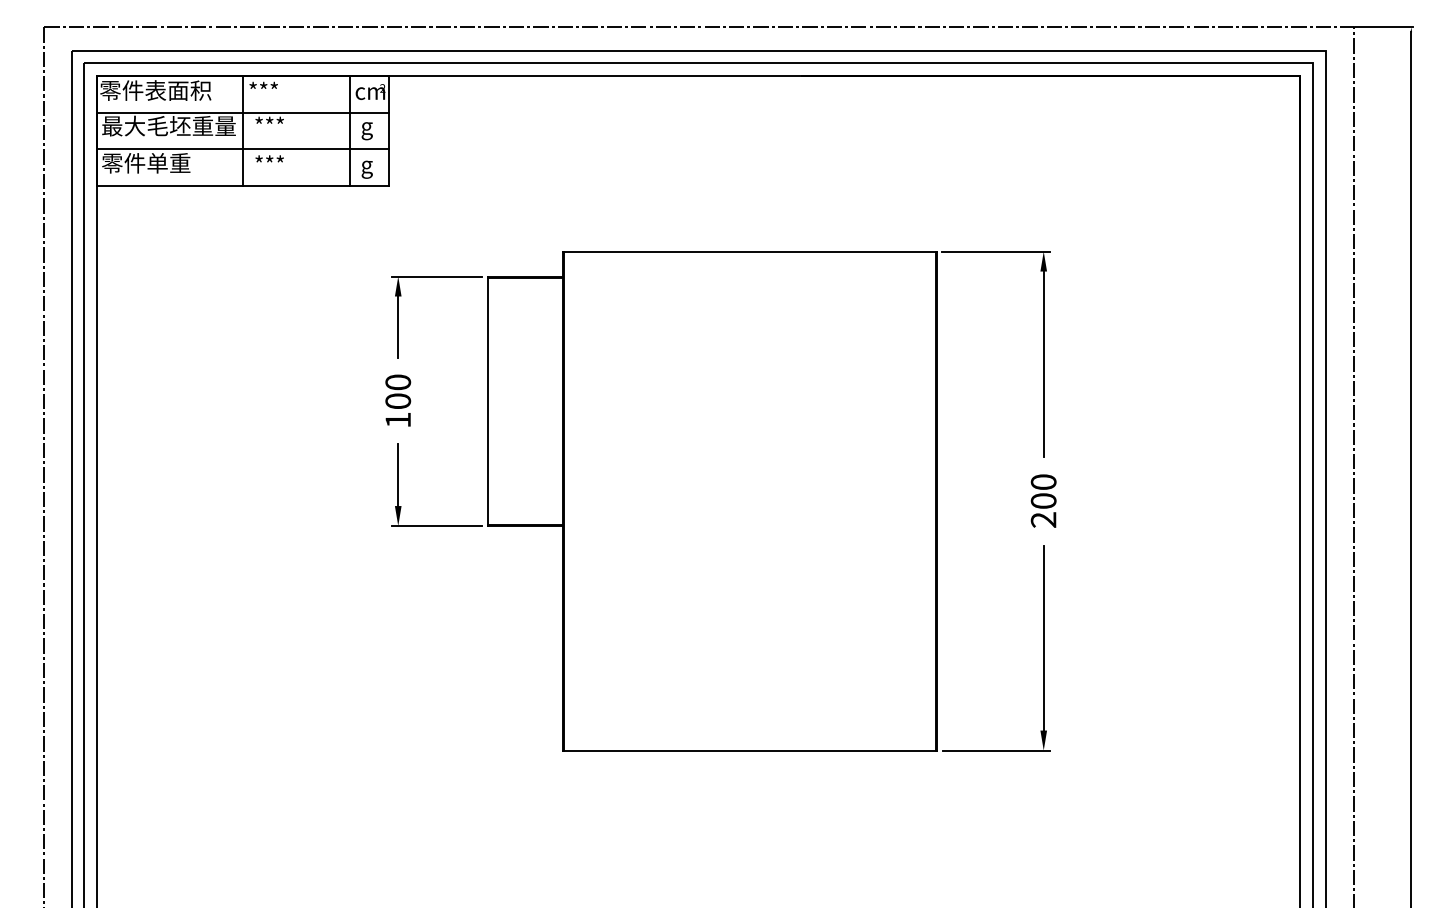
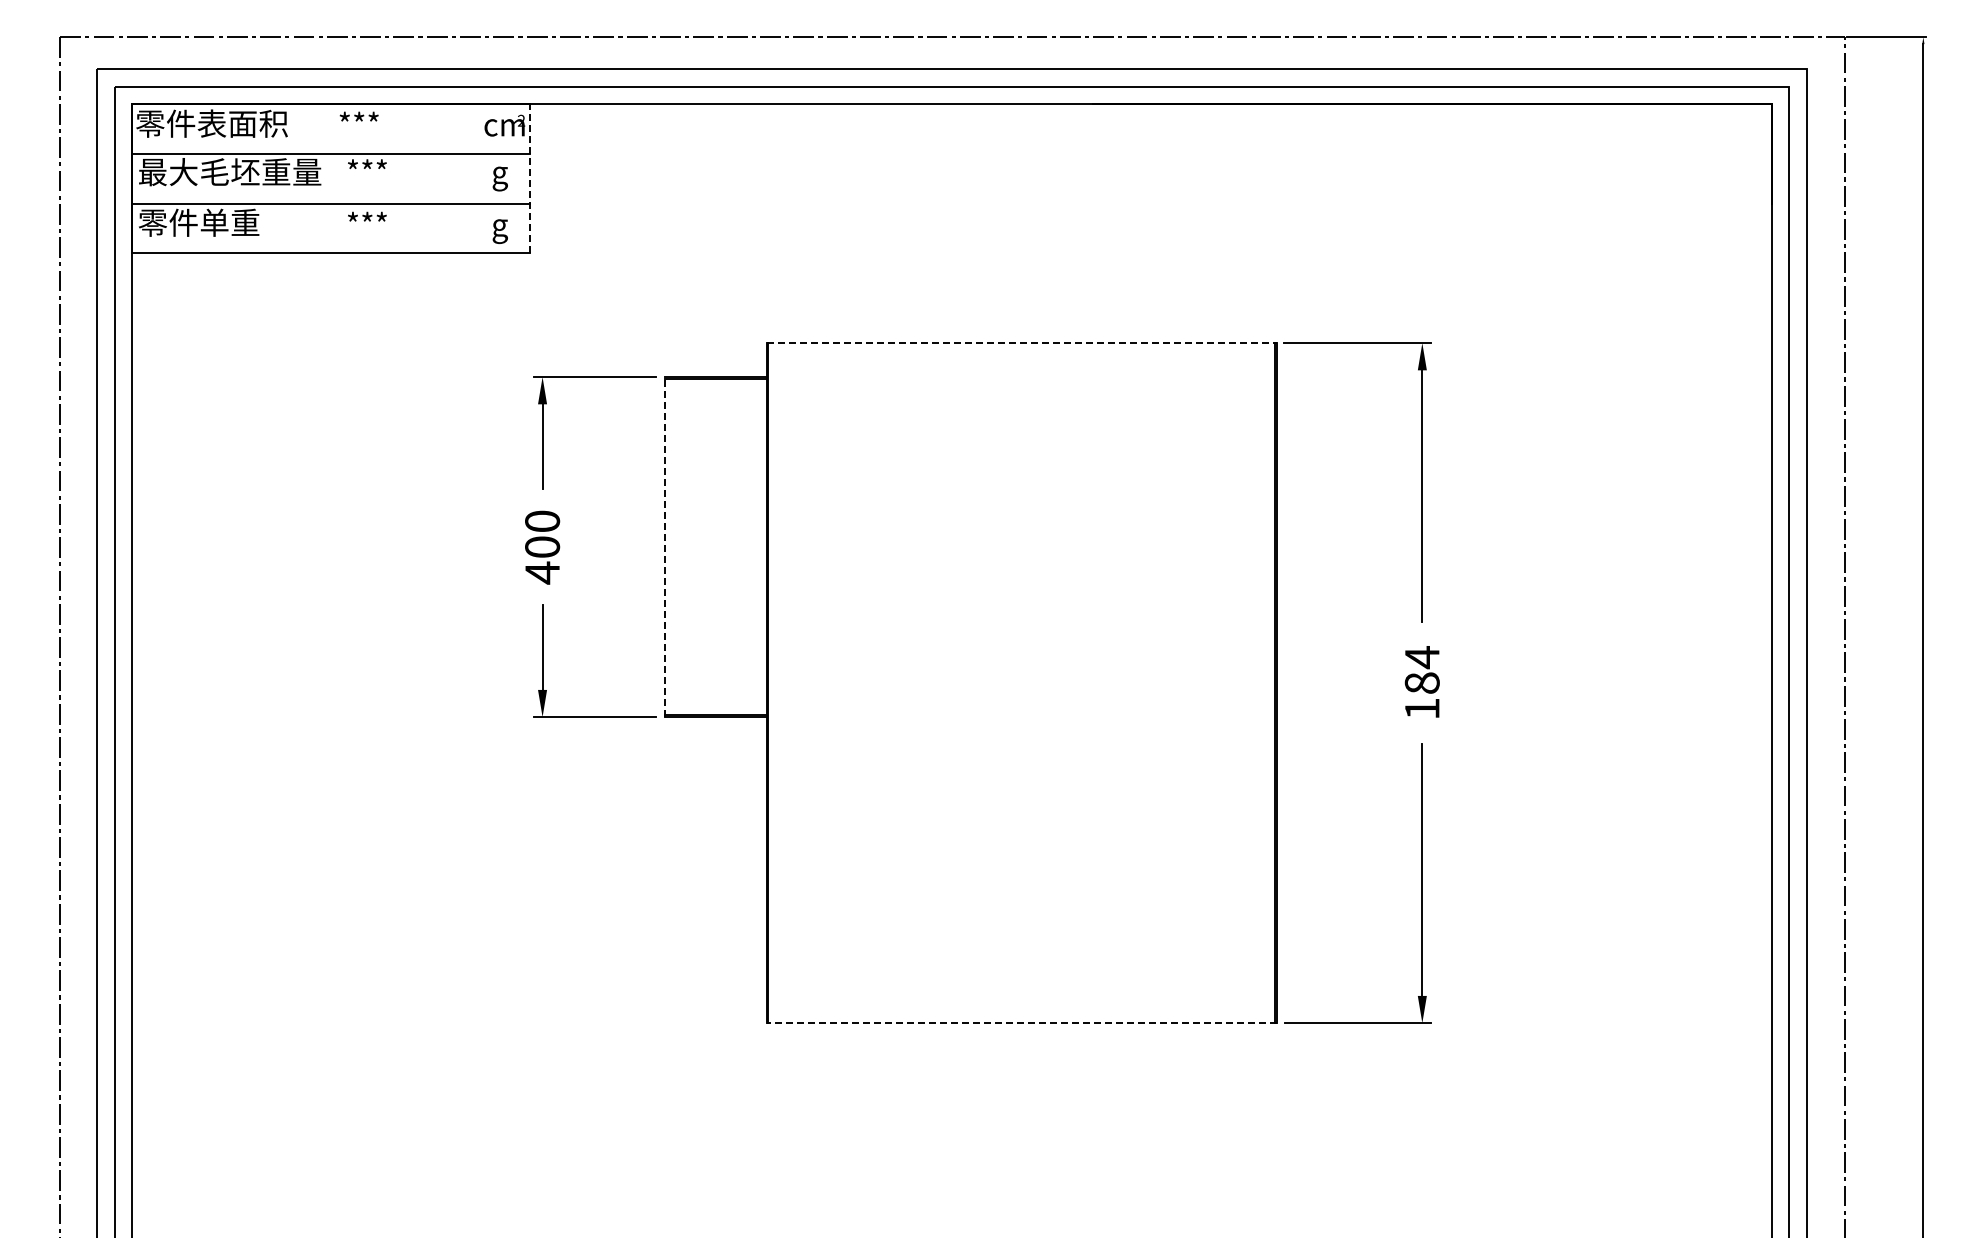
line: (243, 130) -> (331, 178), removed
line: (349, 130) -> (476, 178), removed
line: (389, 130) -> (530, 178), solid -> dashed
line: (750, 251) -> (1022, 343), solid -> dashed
line: (487, 400) -> (664, 546), solid -> dashed
text: (398, 419) -> (542, 572), 100 -> 400
text: (1043, 500) -> (1421, 682), 200 -> 184
line: (749, 750) -> (1021, 1023), solid -> dashed

